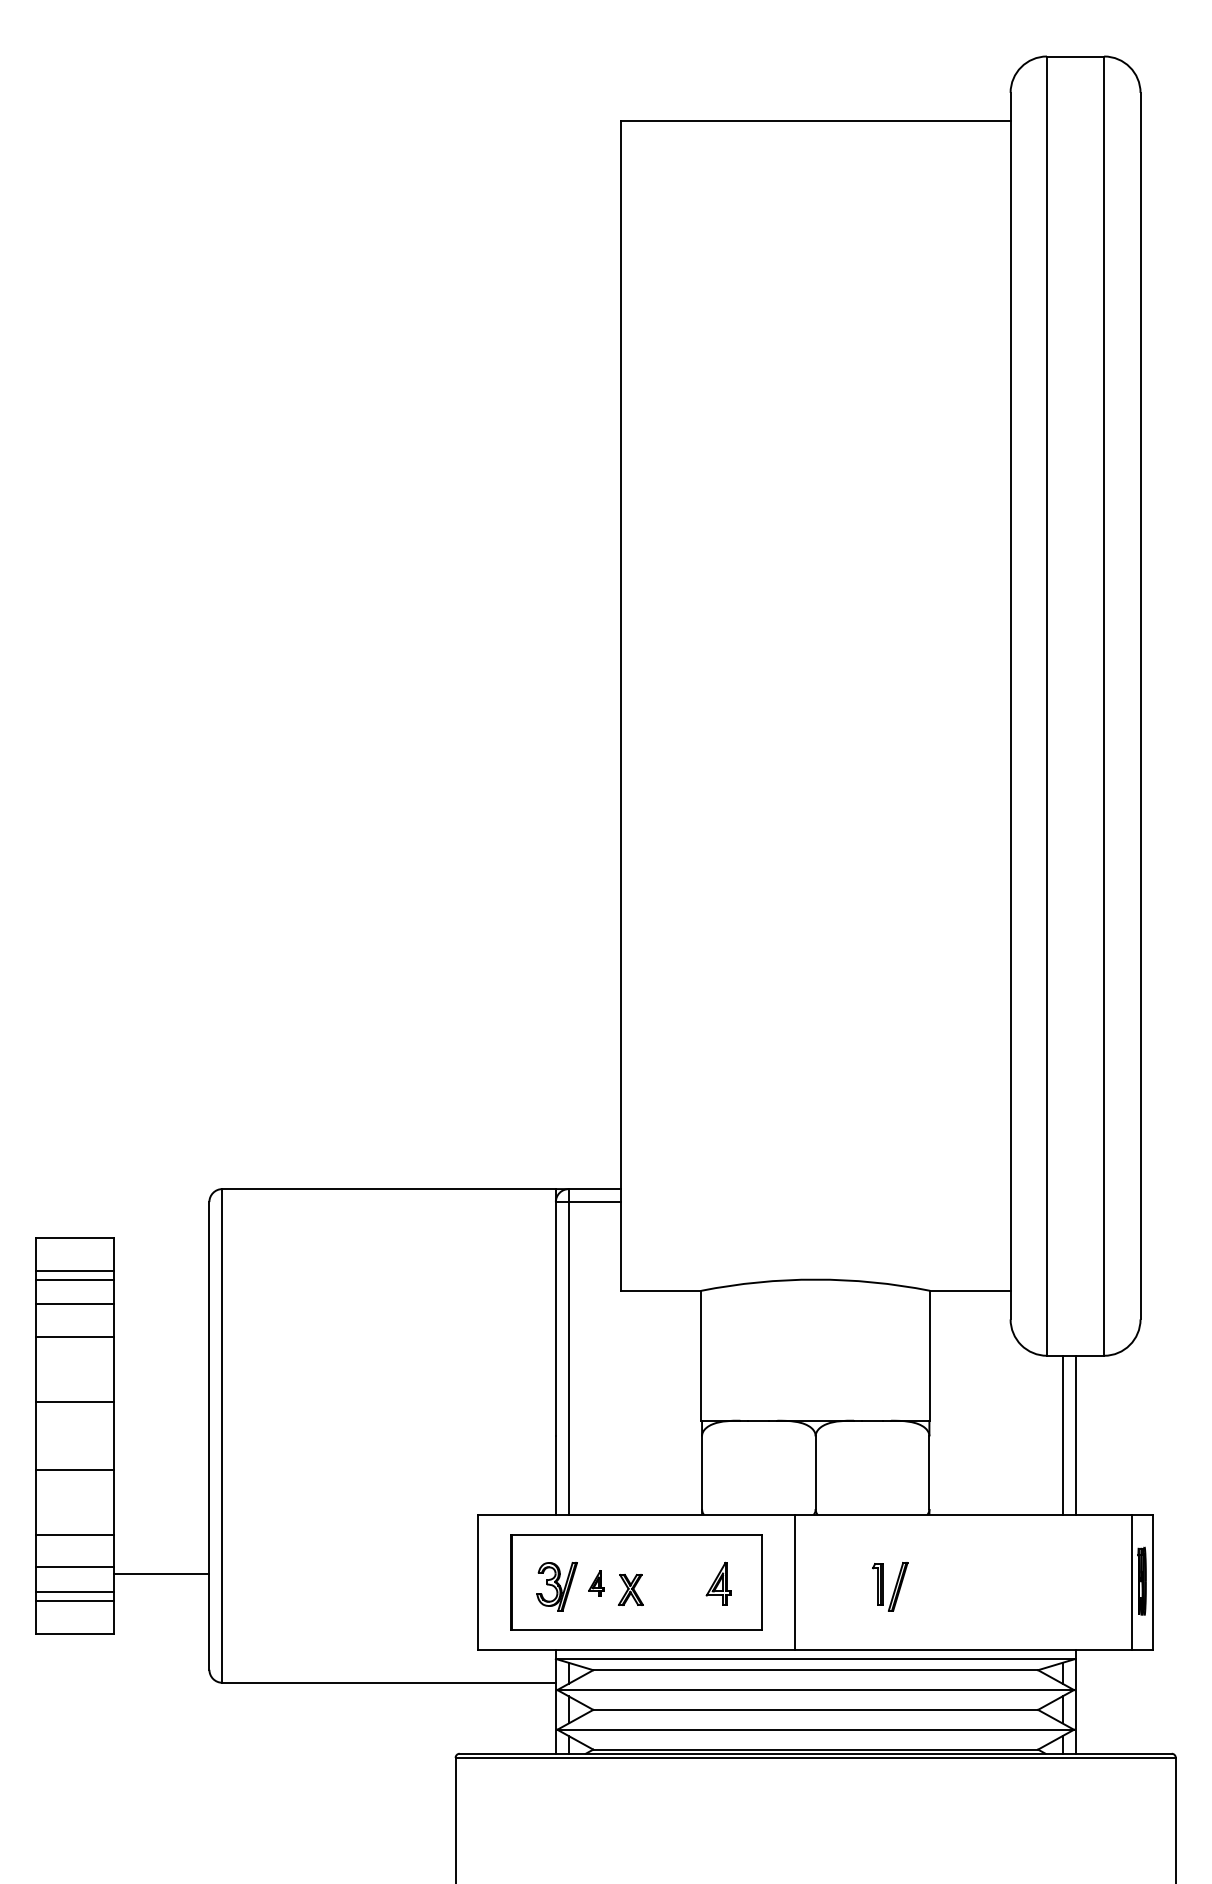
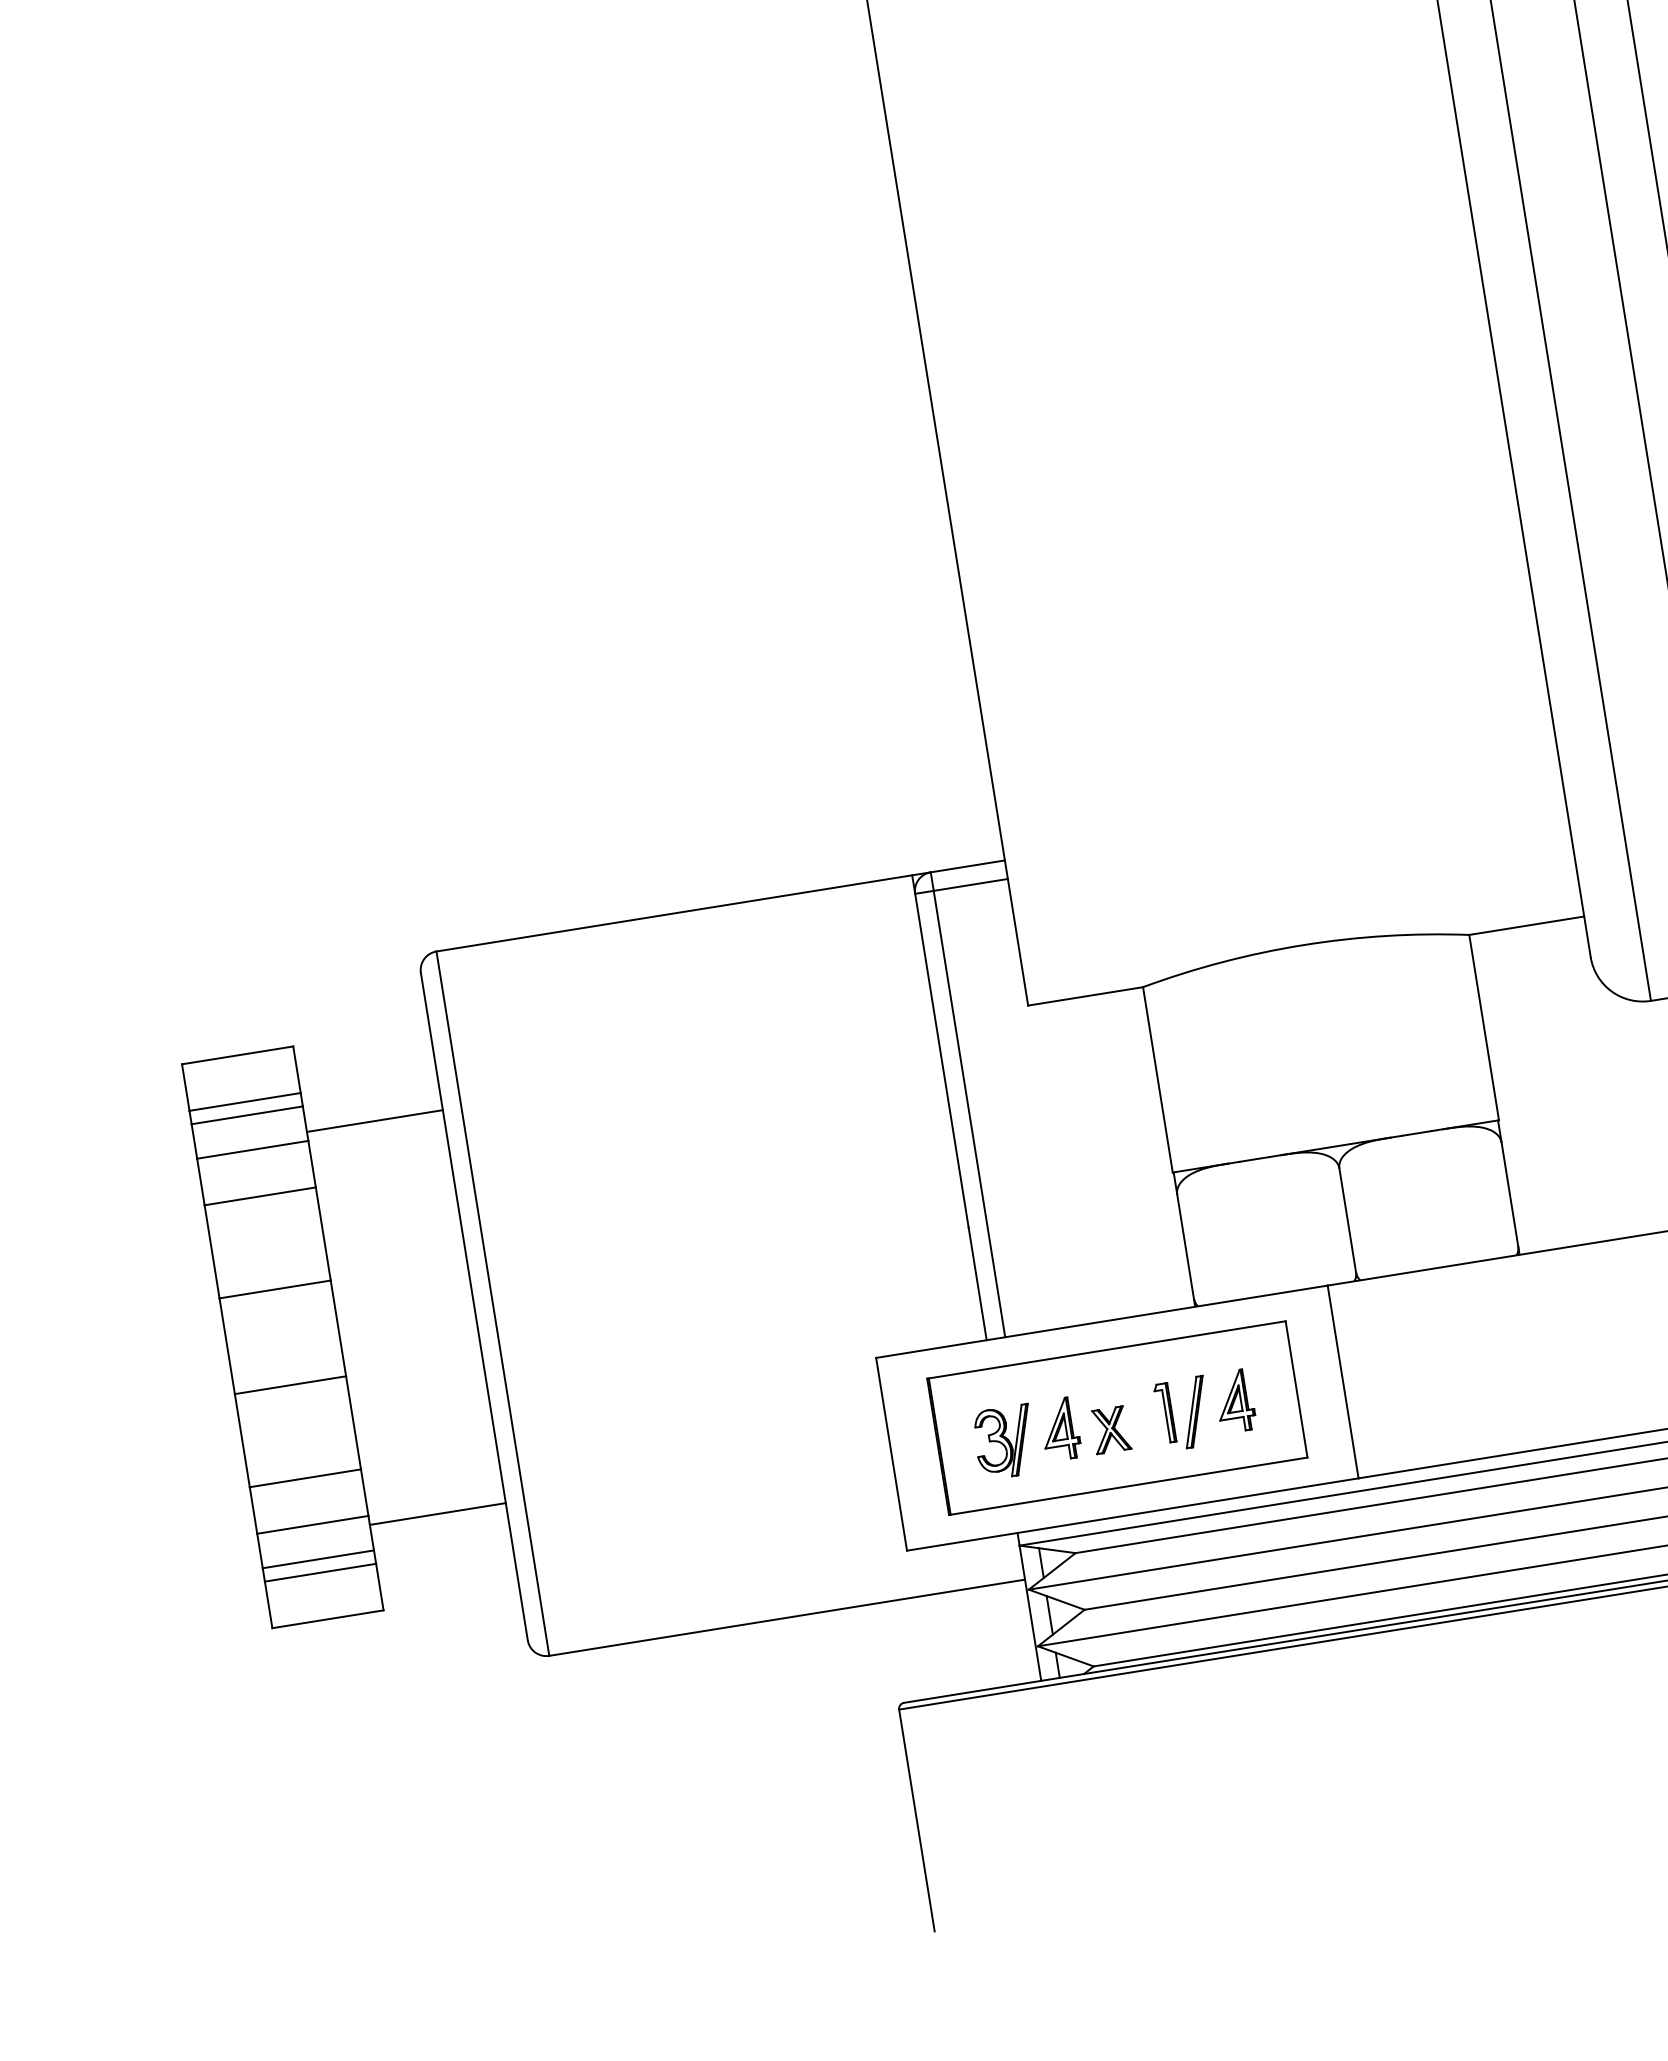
line: (161, 1298) -> (374, 1121), added
part: (596, 1583) -> (1060, 1428), size x1.67
part: (890, 1586) -> (1183, 1413), moved

